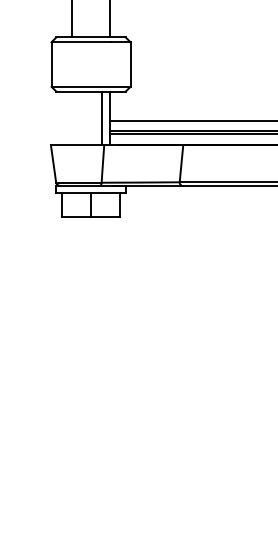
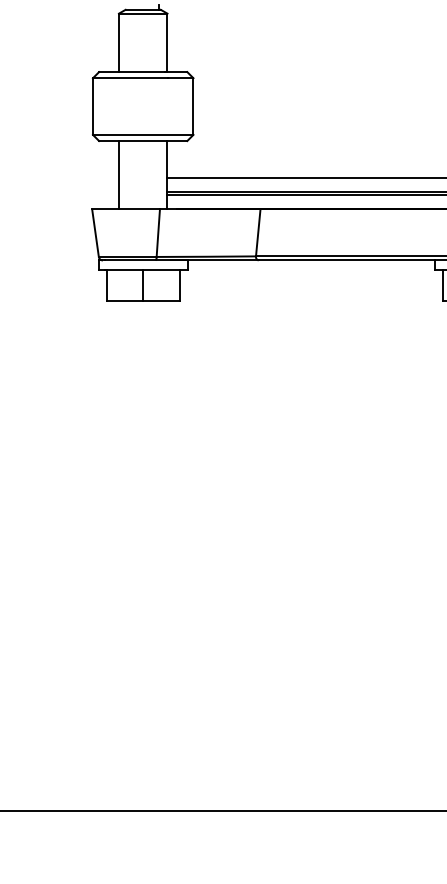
line: (101, 118) -> (118, 175), moved

